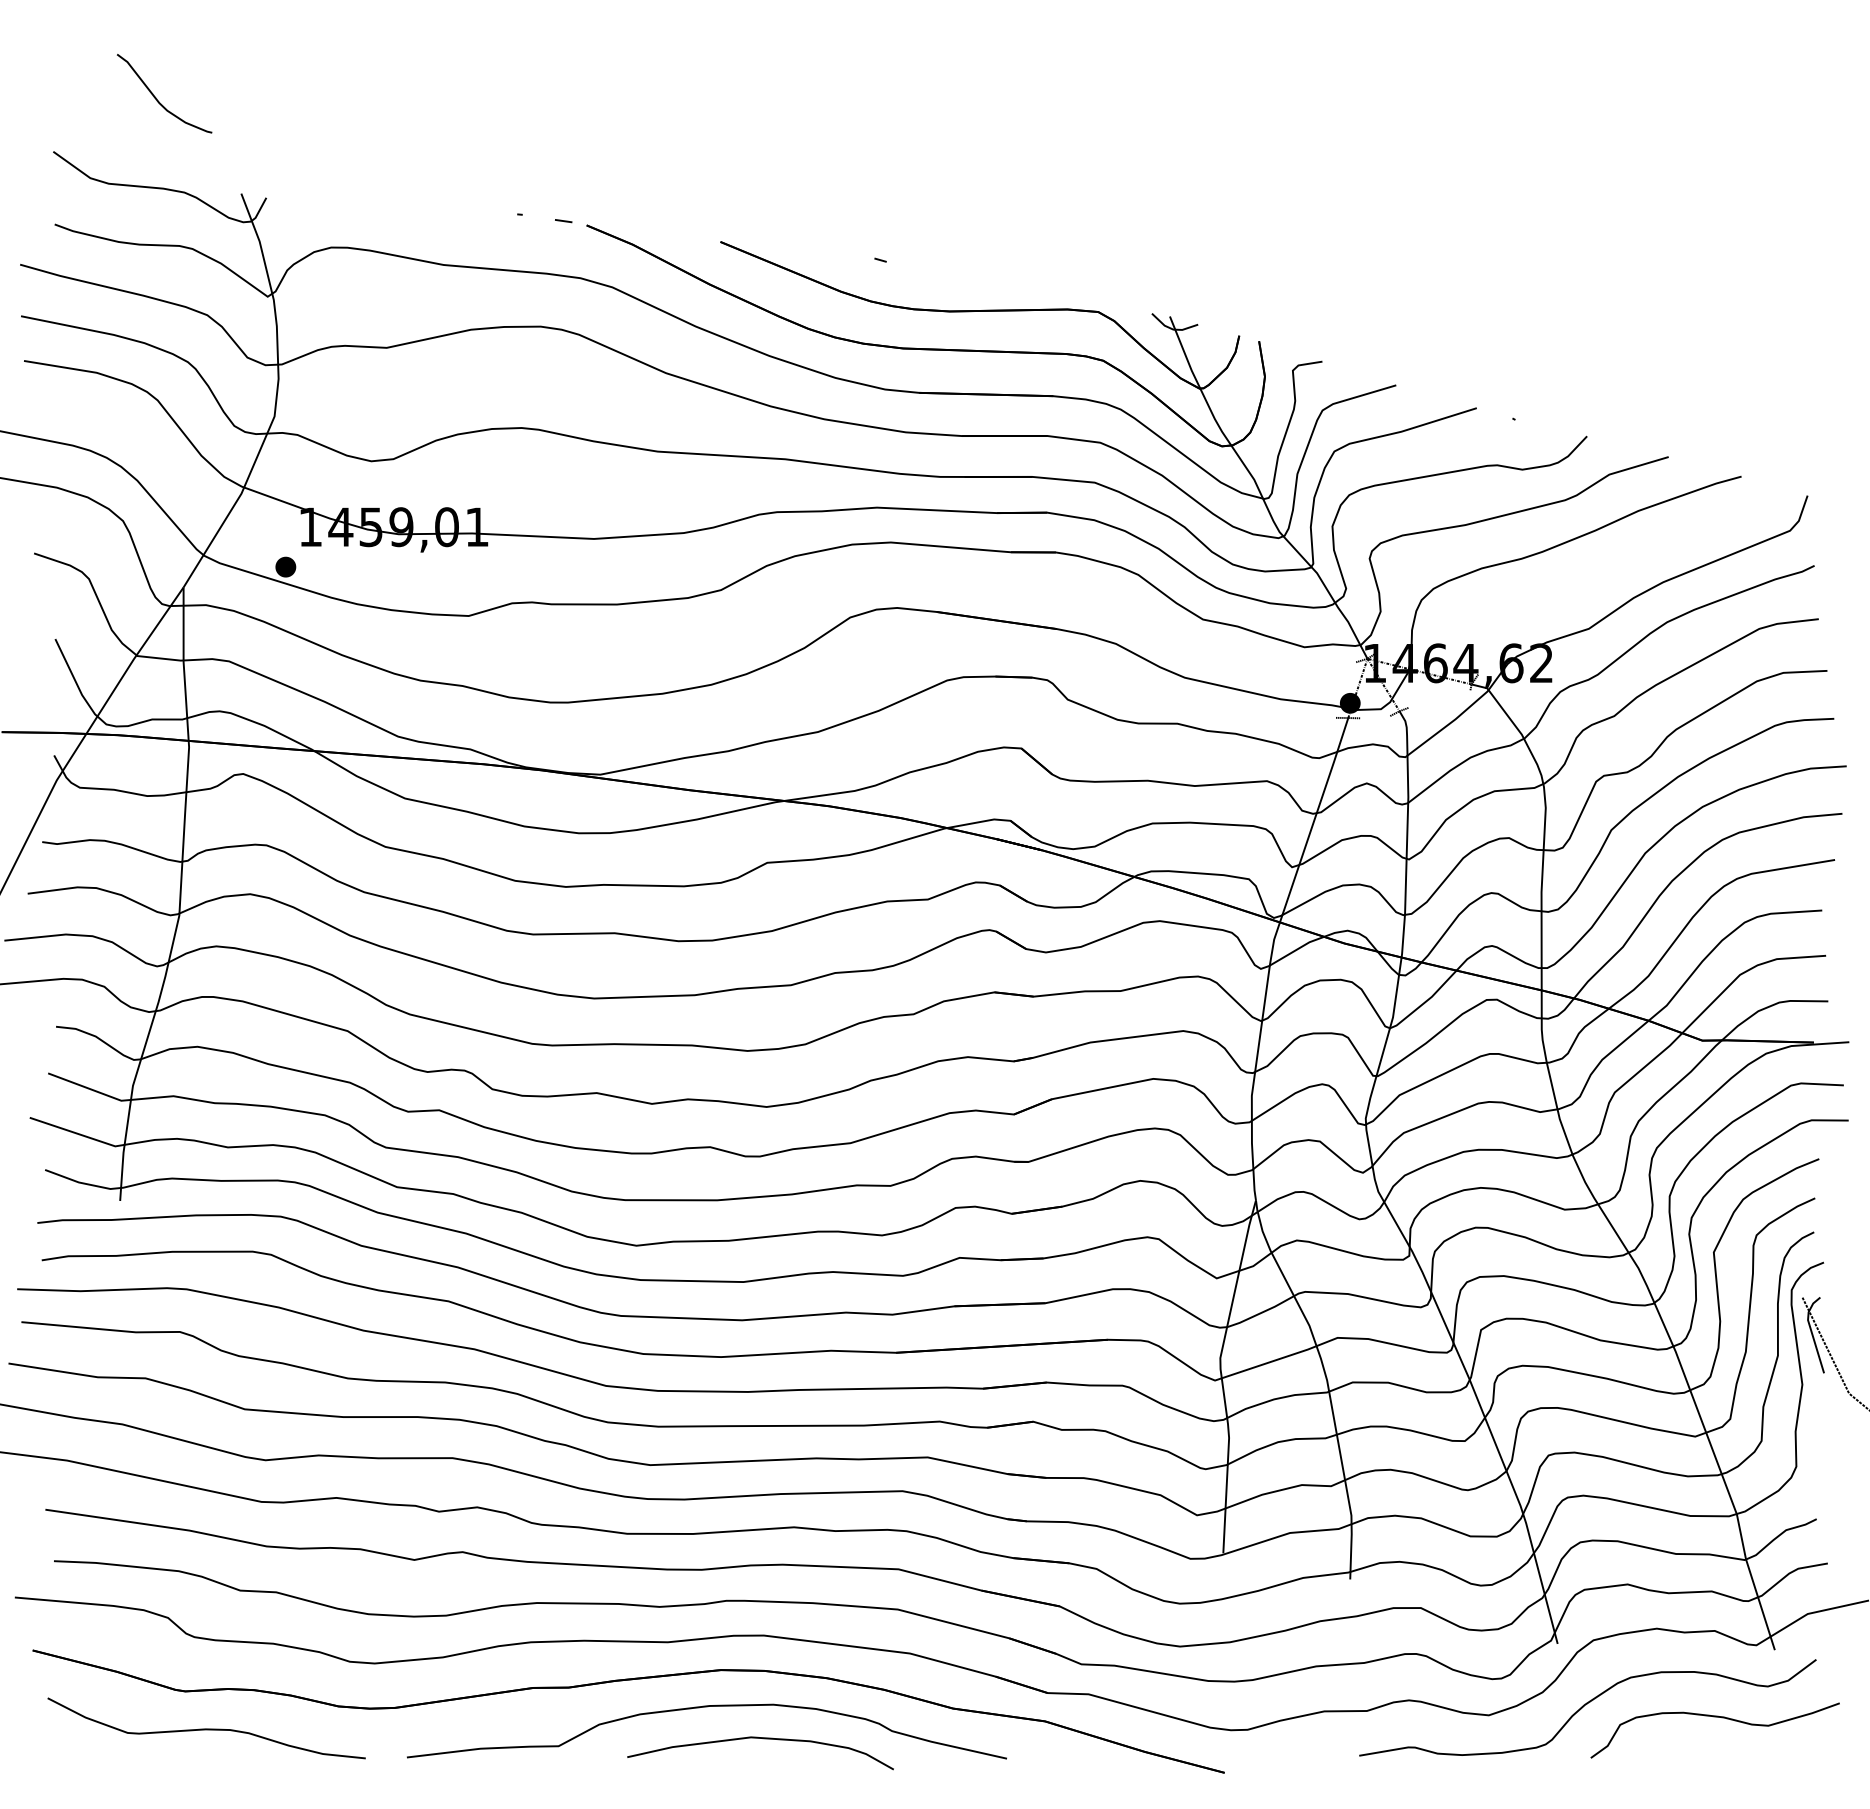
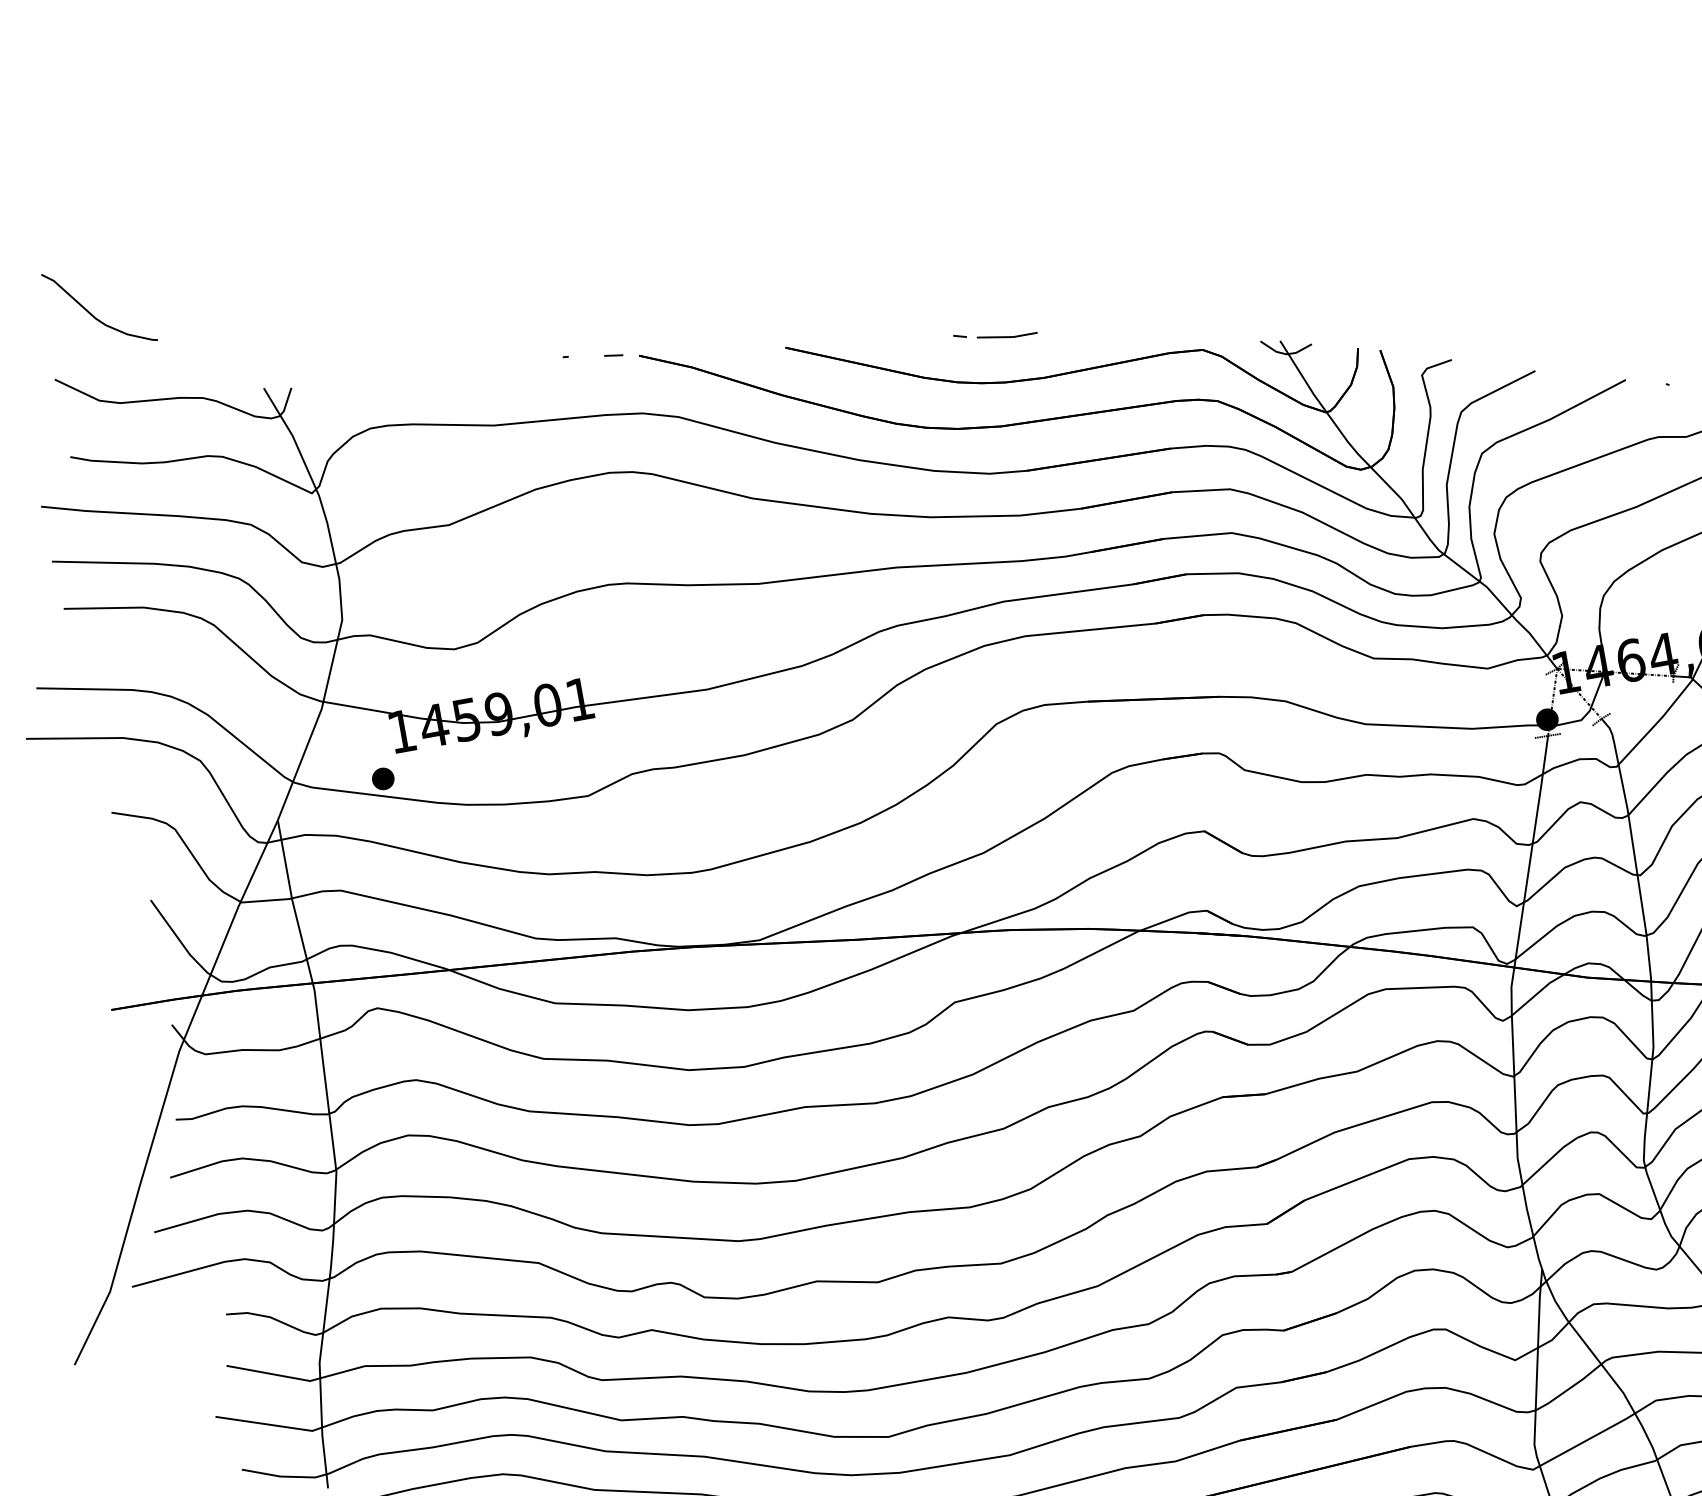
curve: (156, 97) -> (91, 313), moved
line: (923, 267) -> (1007, 335), added

